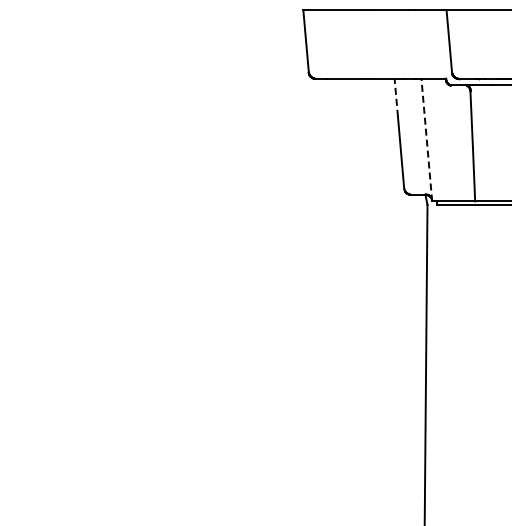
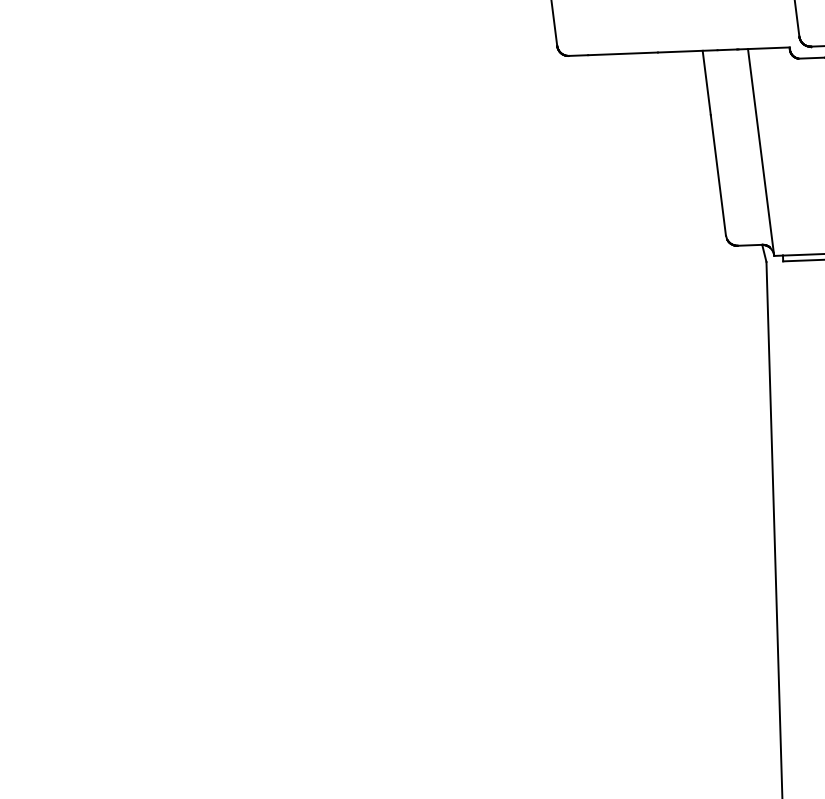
line: (396, 97) -> (707, 82), dashed -> solid
line: (426, 140) -> (760, 153), dashed -> solid

